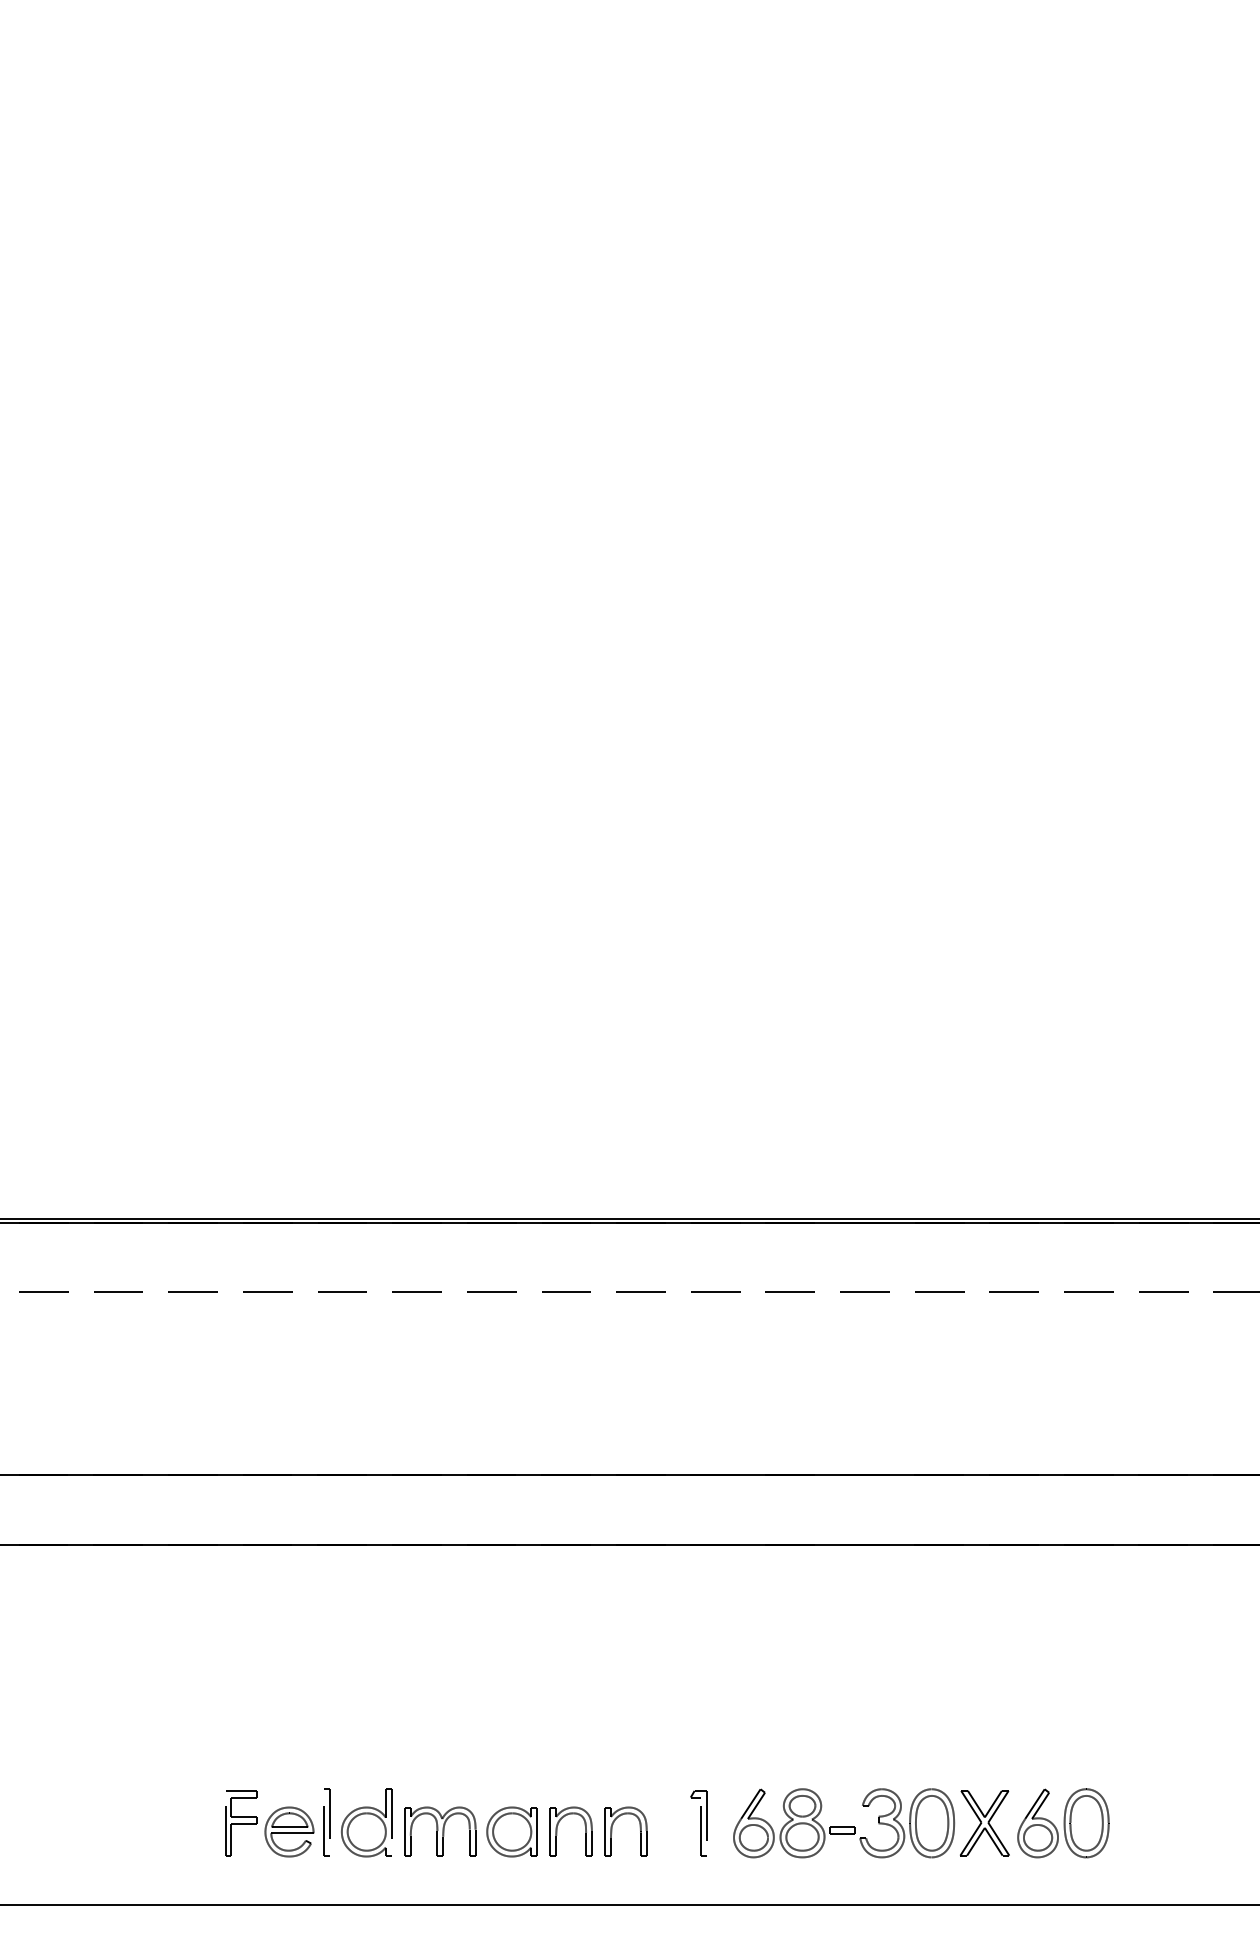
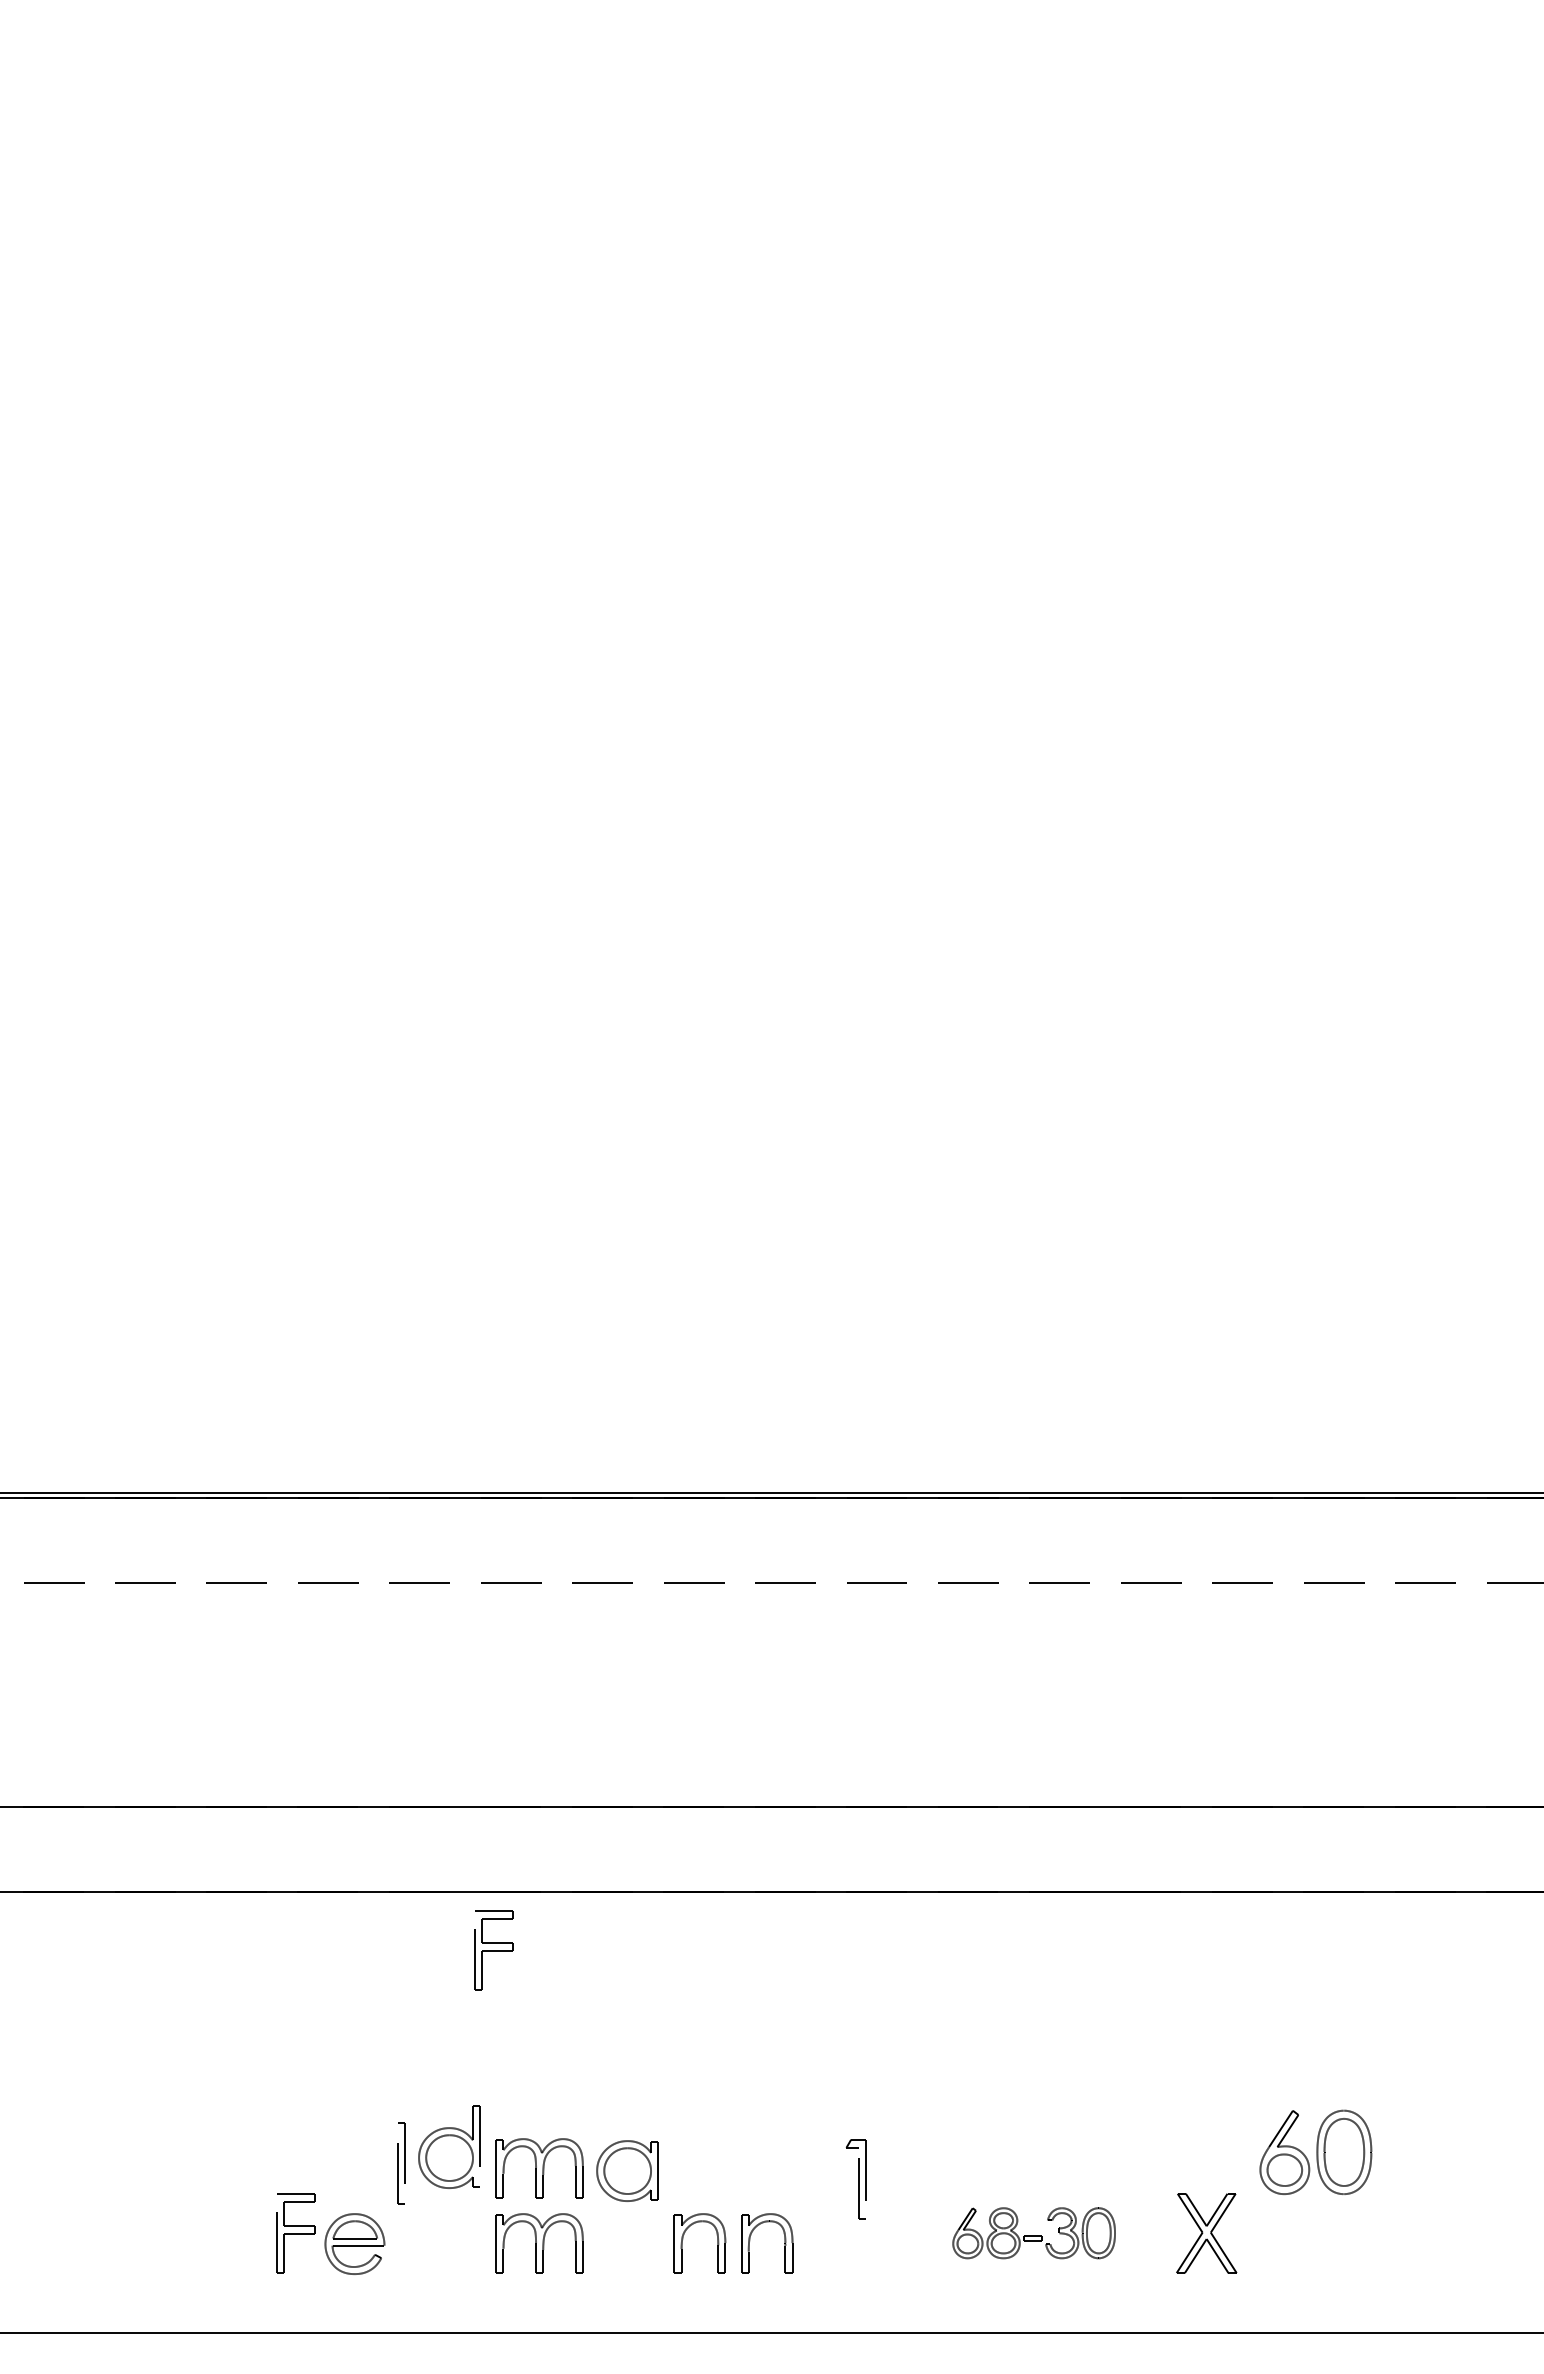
part: (402, 1592) -> (493, 1950), added
part: (440, 1770) -> (539, 2168), added
part: (327, 1822) -> (401, 2163), moved
part: (366, 1822) -> (449, 2146), moved
part: (843, 1822) -> (1033, 2232), size x0.6
part: (1063, 1822) -> (1315, 2151), moved
part: (698, 1823) -> (855, 2179), moved
part: (512, 1831) -> (627, 2170), moved

